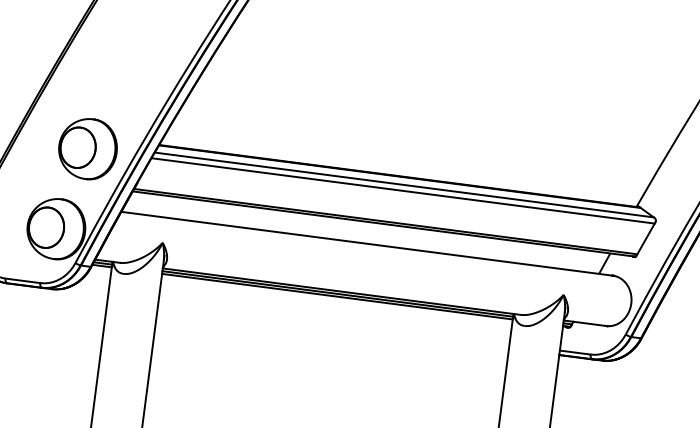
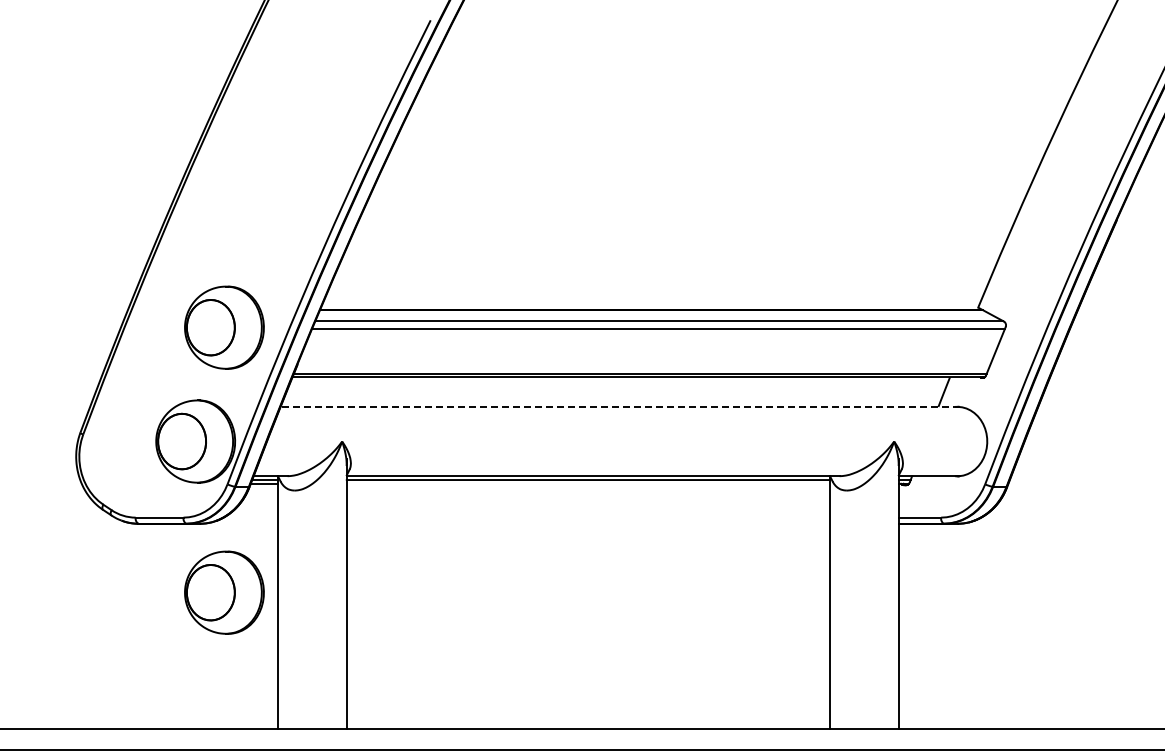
line: (367, 243) -> (619, 406), solid -> dashed
line: (336, 296) -> (587, 483), removed
part: (63, 341) -> (224, 592), added

